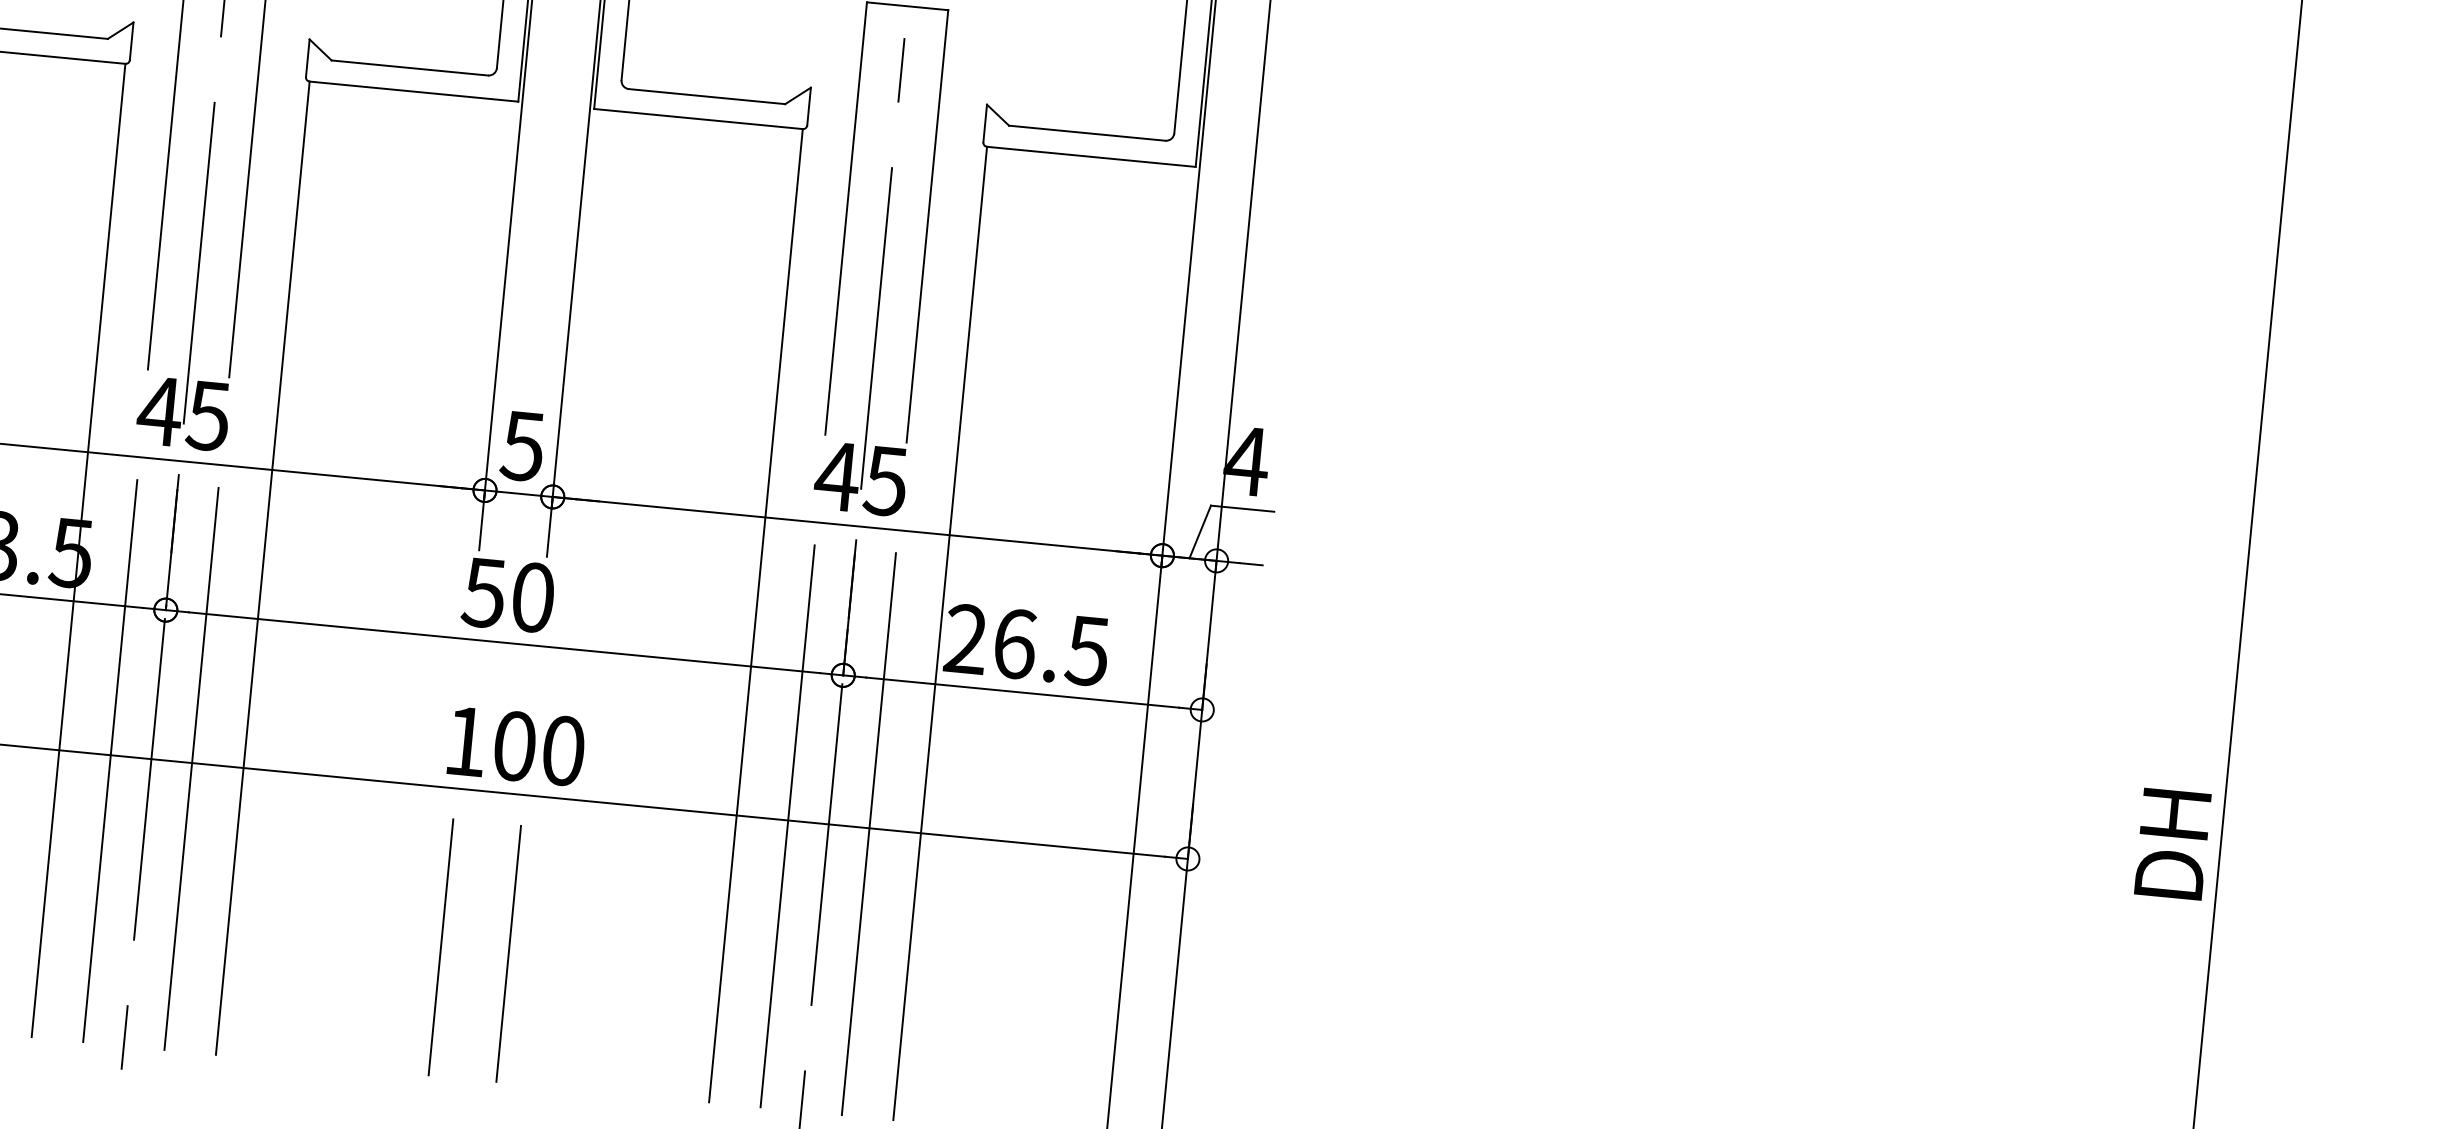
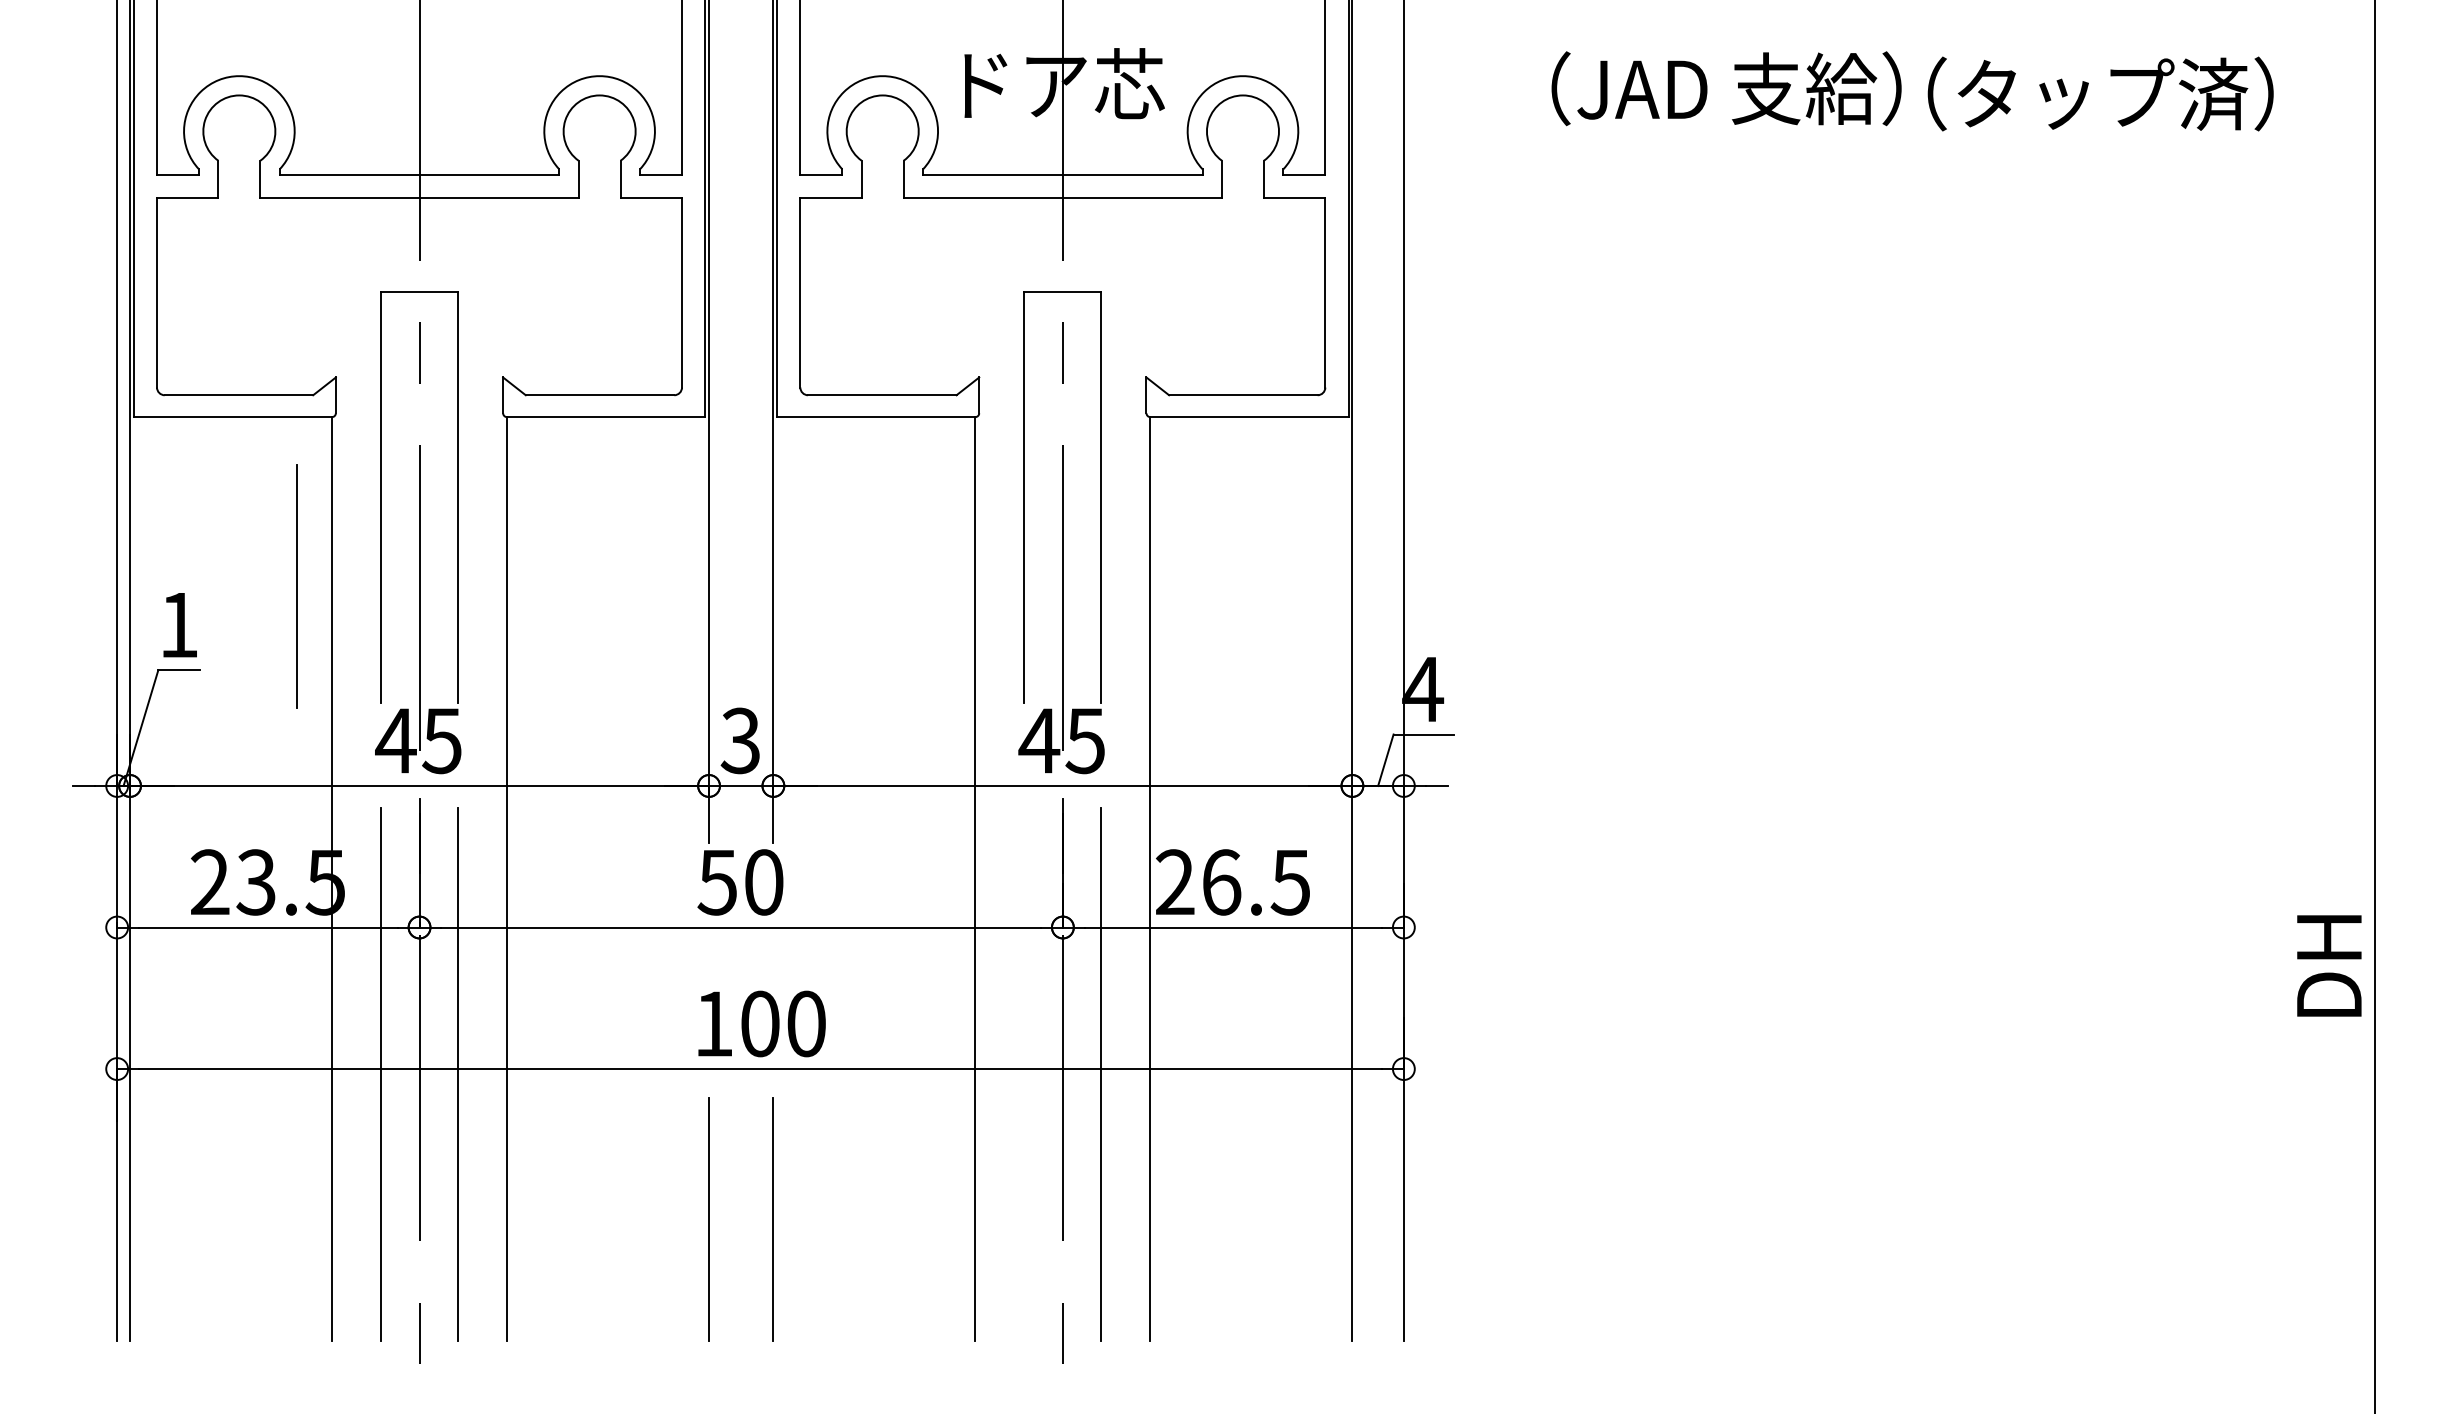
line: (70, 238) -> (296, 586), added
text: (521, 445) -> (739, 740), 5 -> 3
line: (787, 826) -> (1024, 1074), removed

